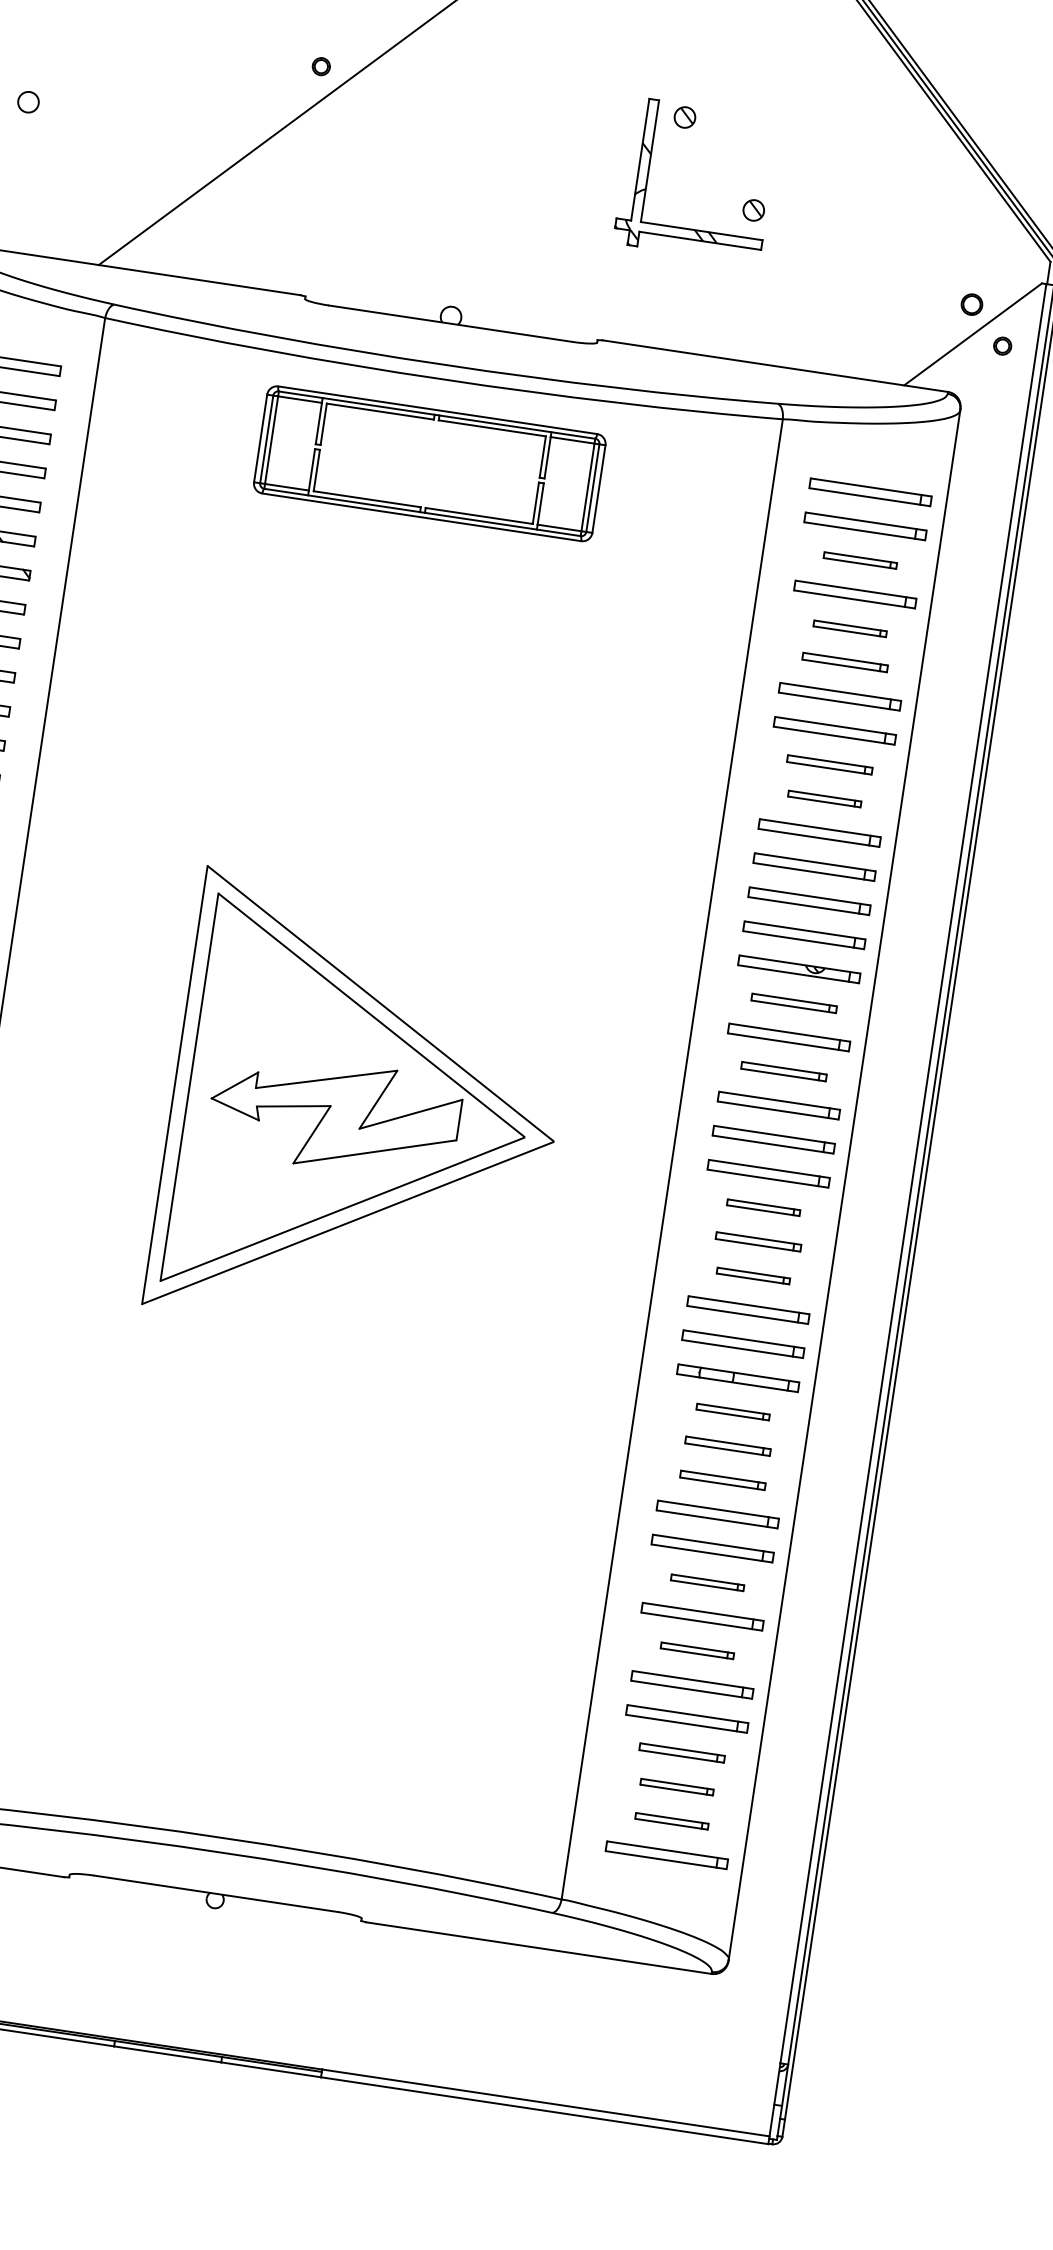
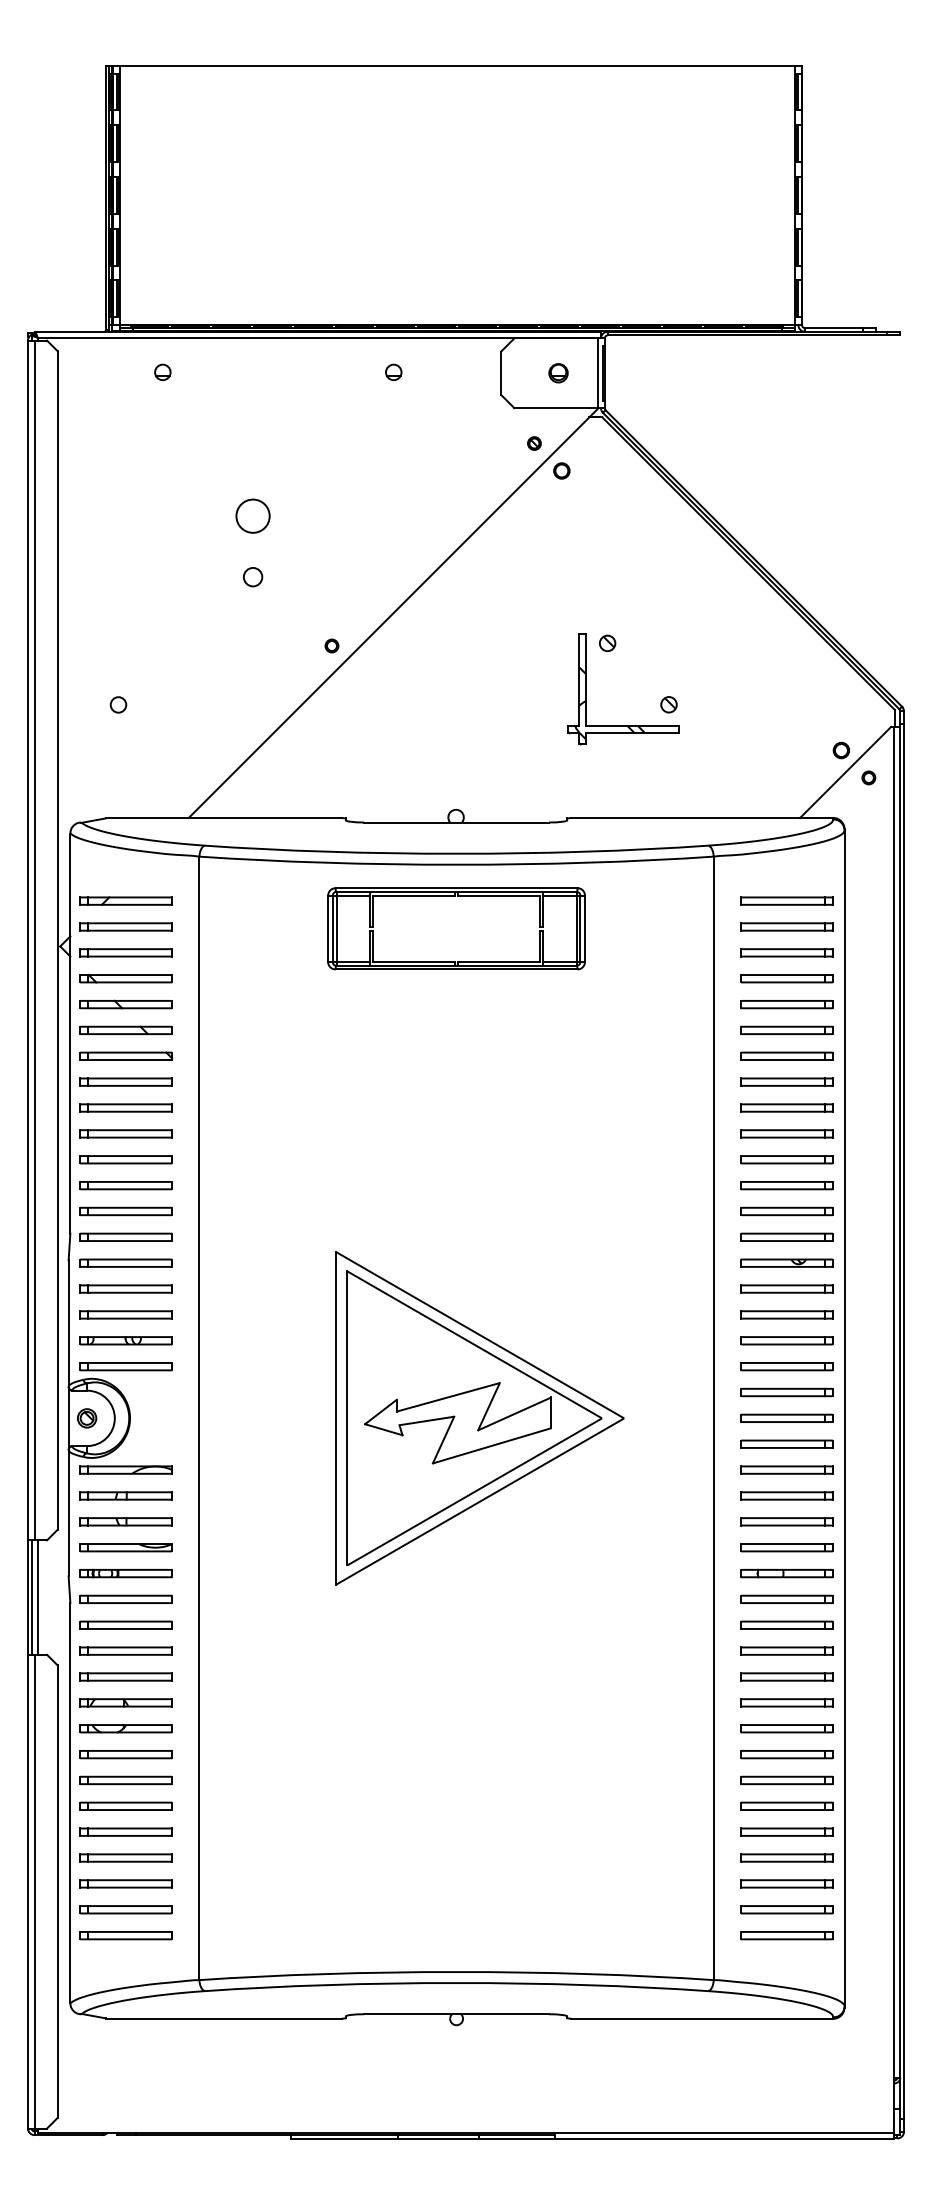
part: (859, 559) -> (786, 952), size x1.67
part: (849, 628) -> (786, 1004), size x1.67
part: (844, 661) -> (786, 1029), size x1.43
part: (829, 764) -> (786, 1107), size x1.43
part: (824, 798) -> (786, 1133), size x1.67
part: (793, 1002) -> (786, 1288), size x1.43
part: (783, 1071) -> (786, 1340), size x1.43
part: (763, 1206) -> (786, 1443), size x1.67
part: (758, 1241) -> (786, 1469), size x1.43
part: (752, 1275) -> (786, 1495), size x1.67
part: (732, 1411) -> (786, 1598), size x1.67
part: (727, 1445) -> (786, 1624), size x1.43
part: (722, 1479) -> (786, 1650), size x1.43
part: (707, 1582) -> (786, 1728), size x1.67
part: (696, 1650) -> (786, 1780), size x1.67
part: (681, 1752) -> (786, 1857), size x1.43
part: (676, 1786) -> (786, 1883), size x1.67
part: (671, 1820) -> (786, 1909), size x1.67

